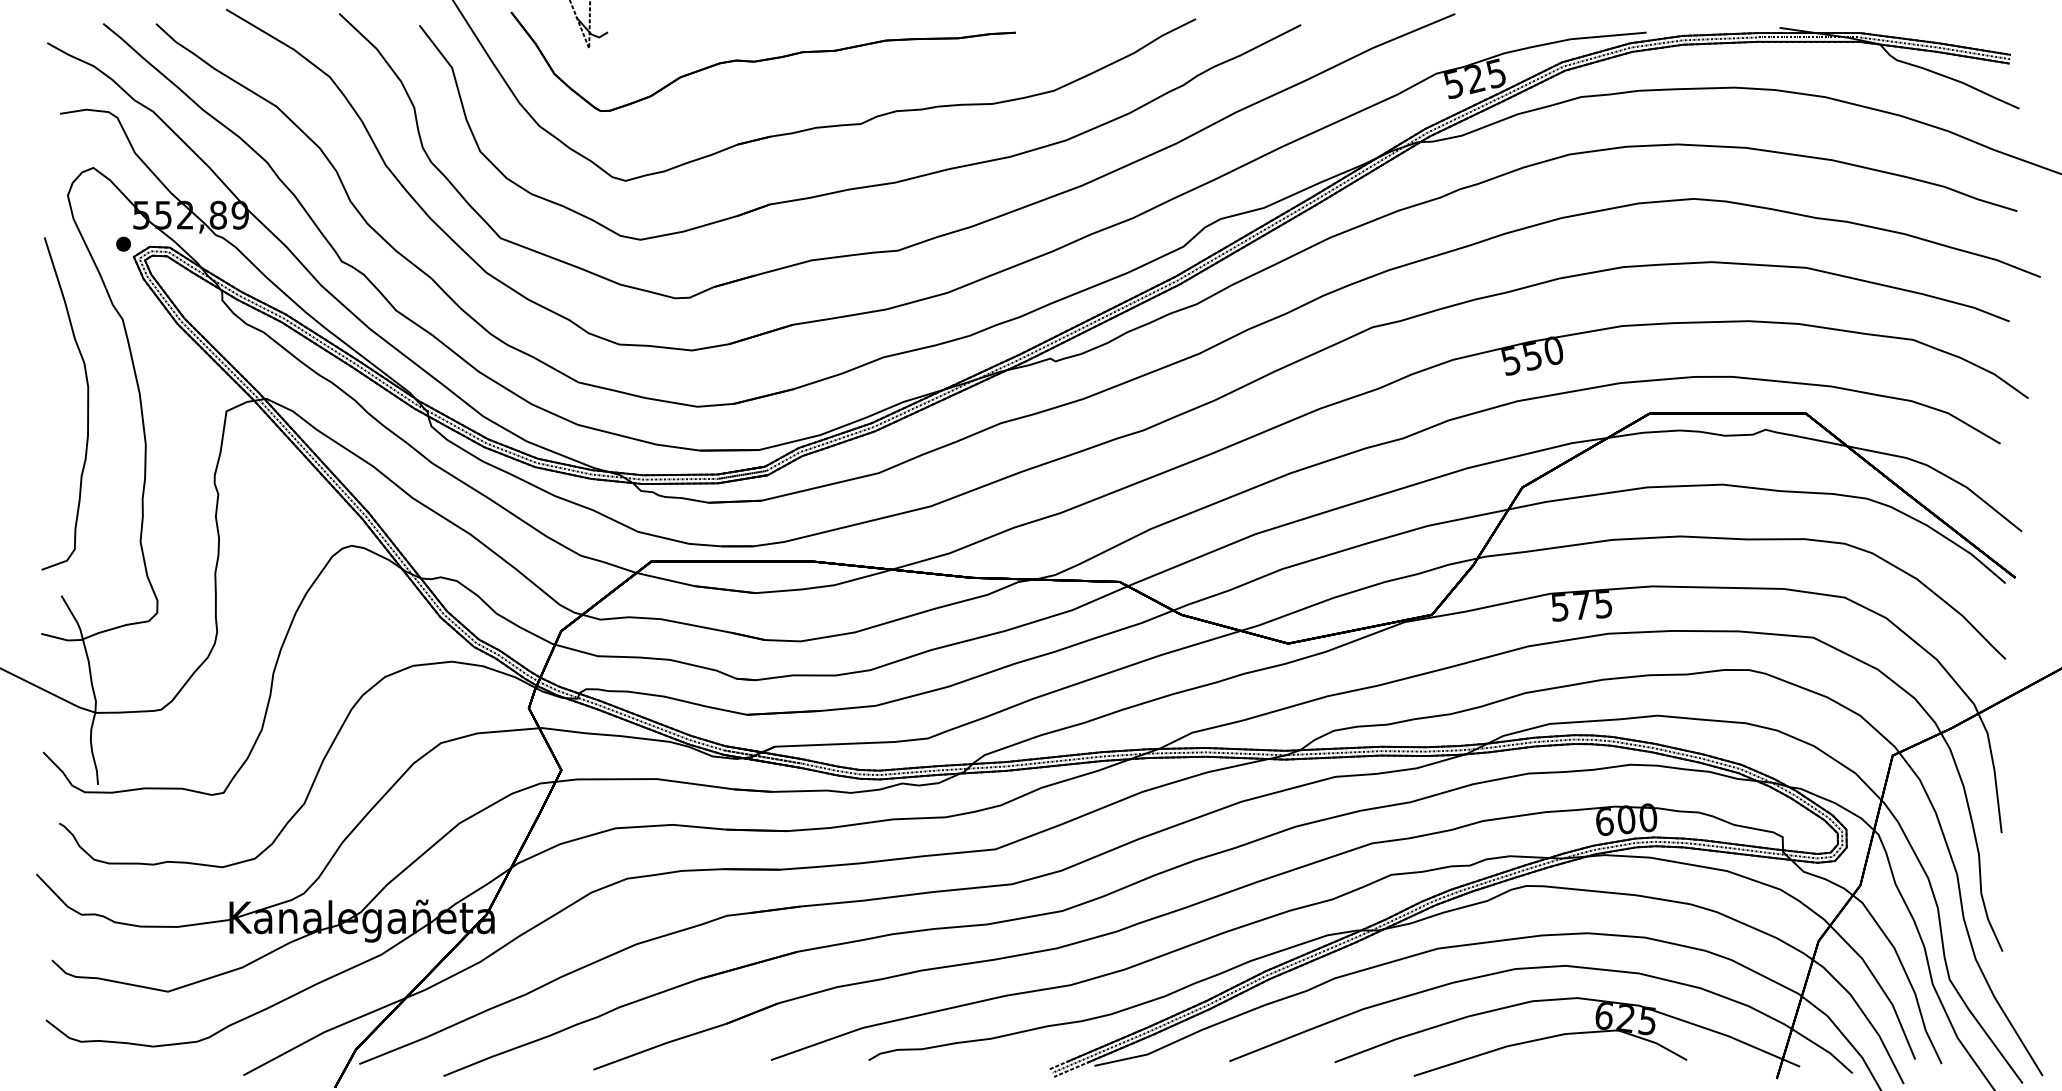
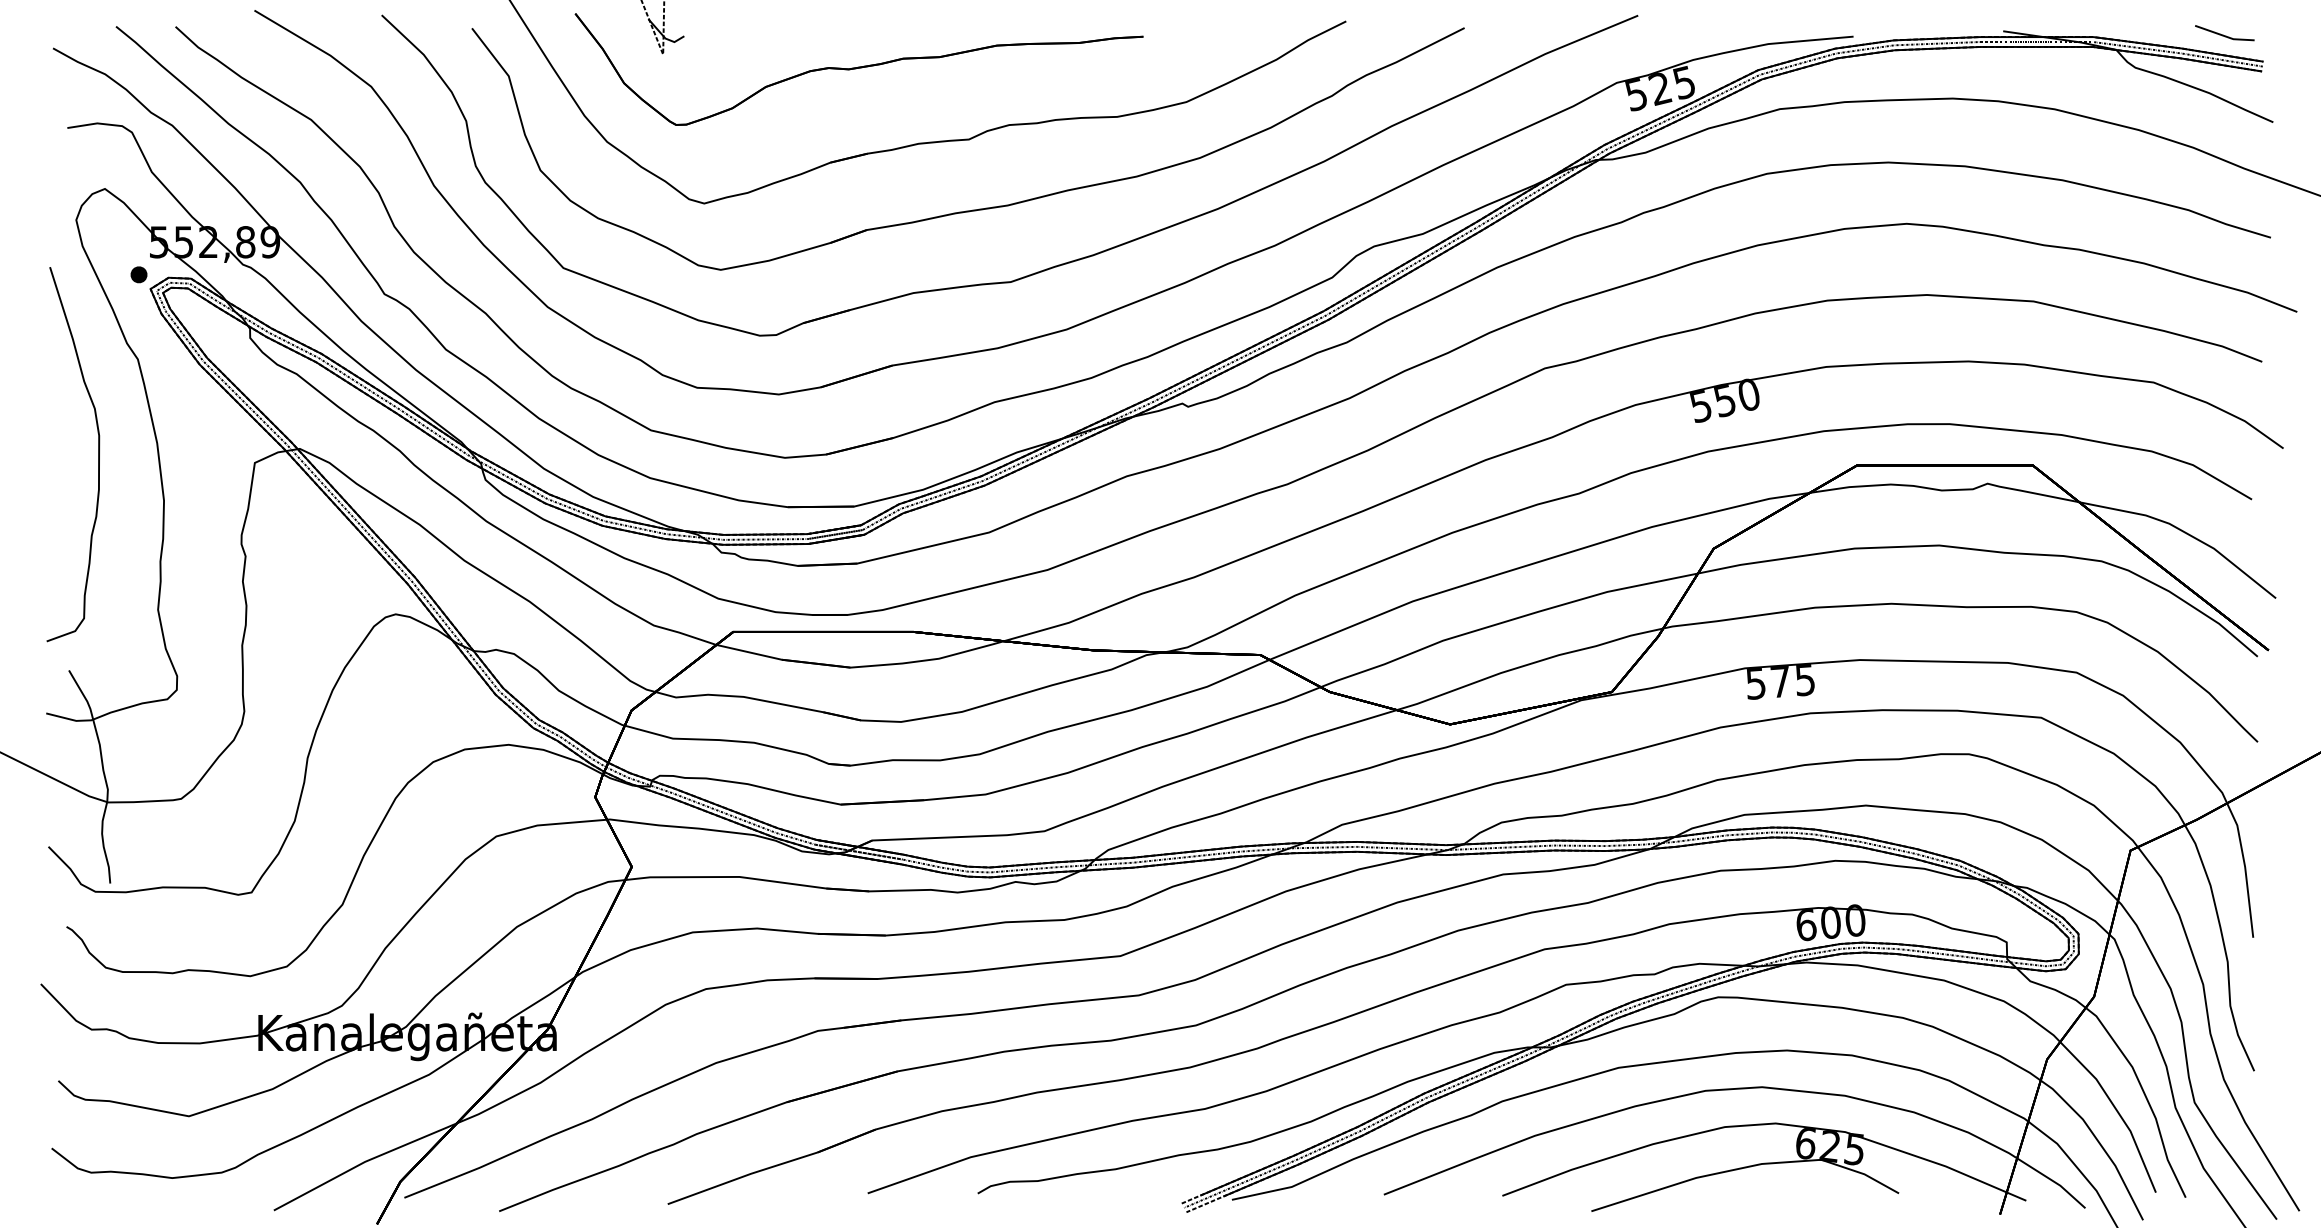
line: (1975, 30) -> (2223, 34), added

